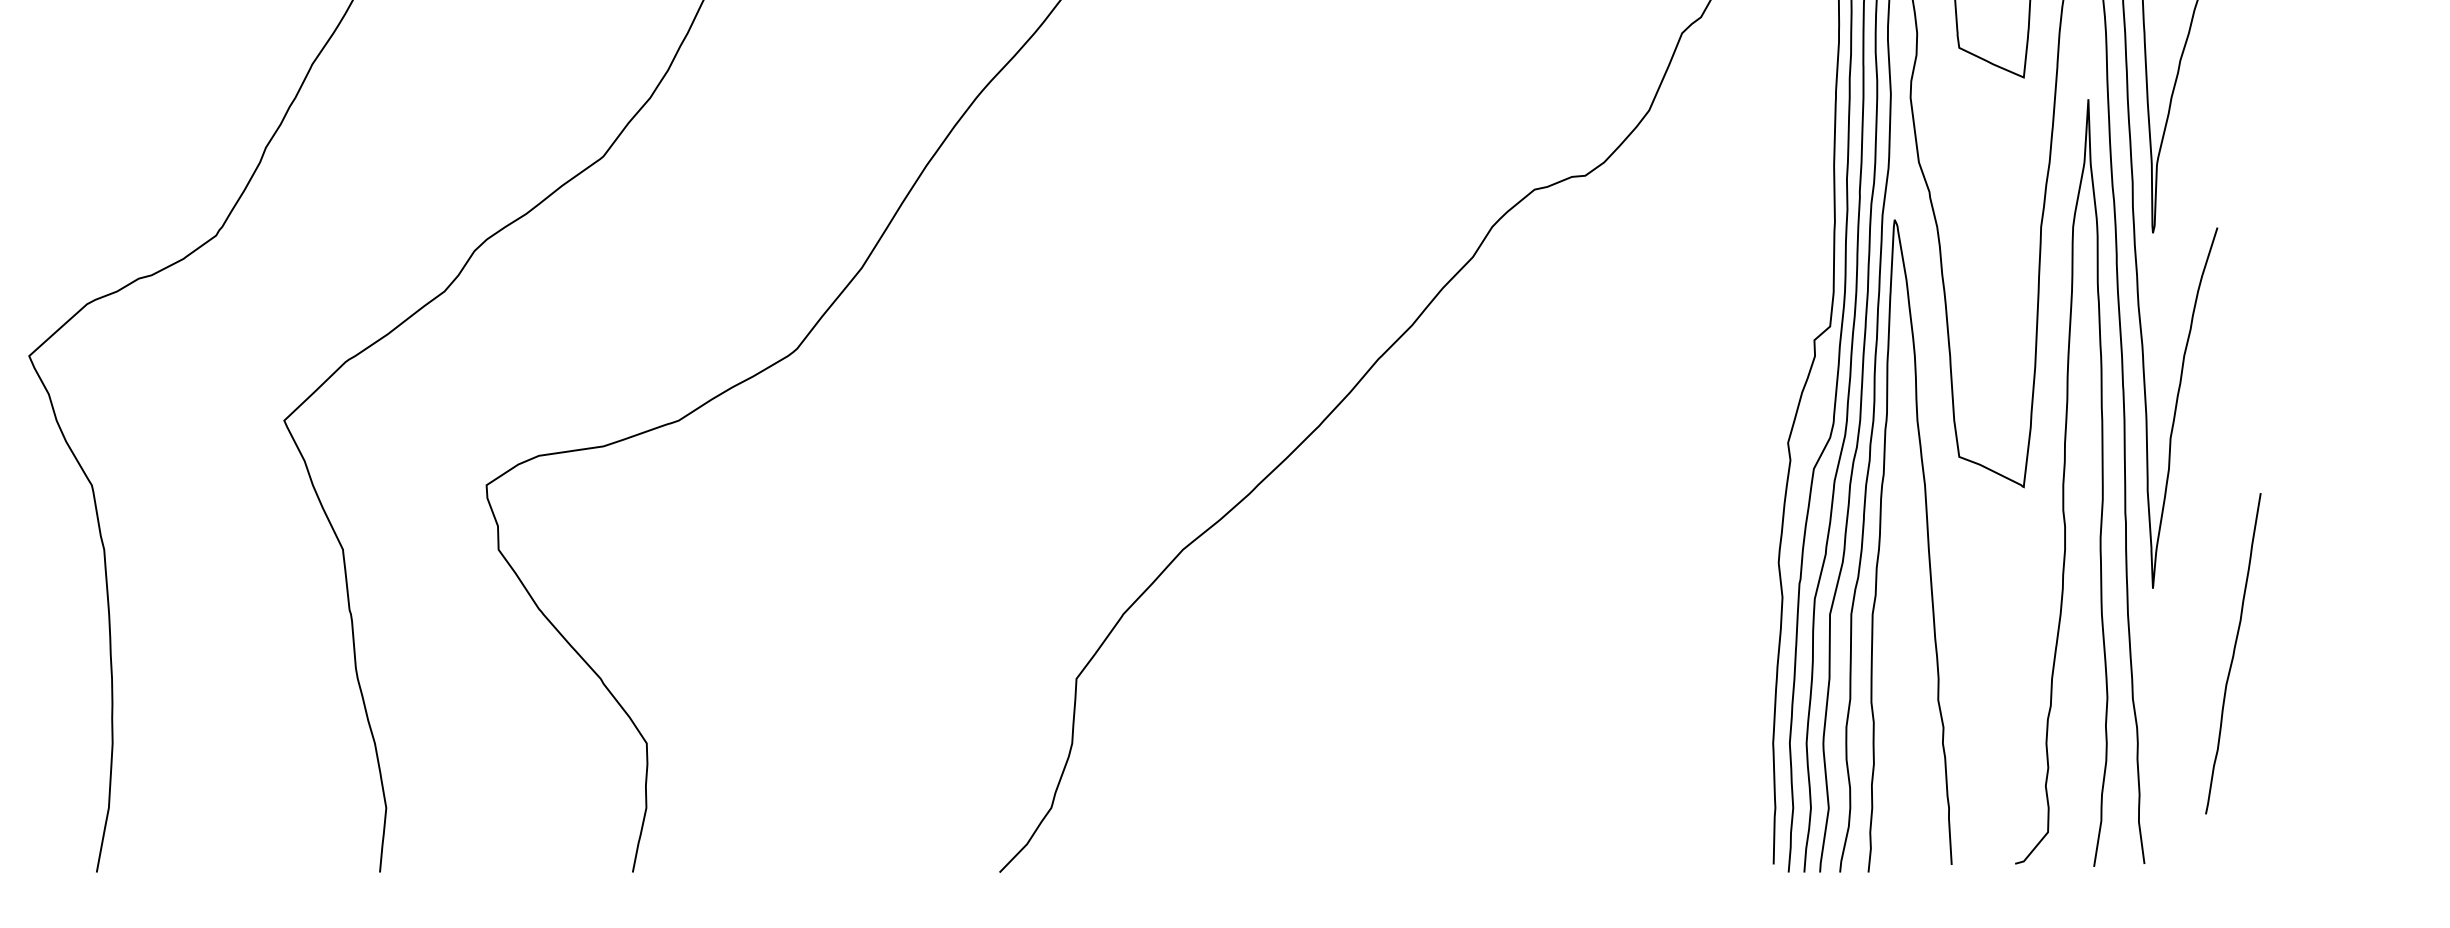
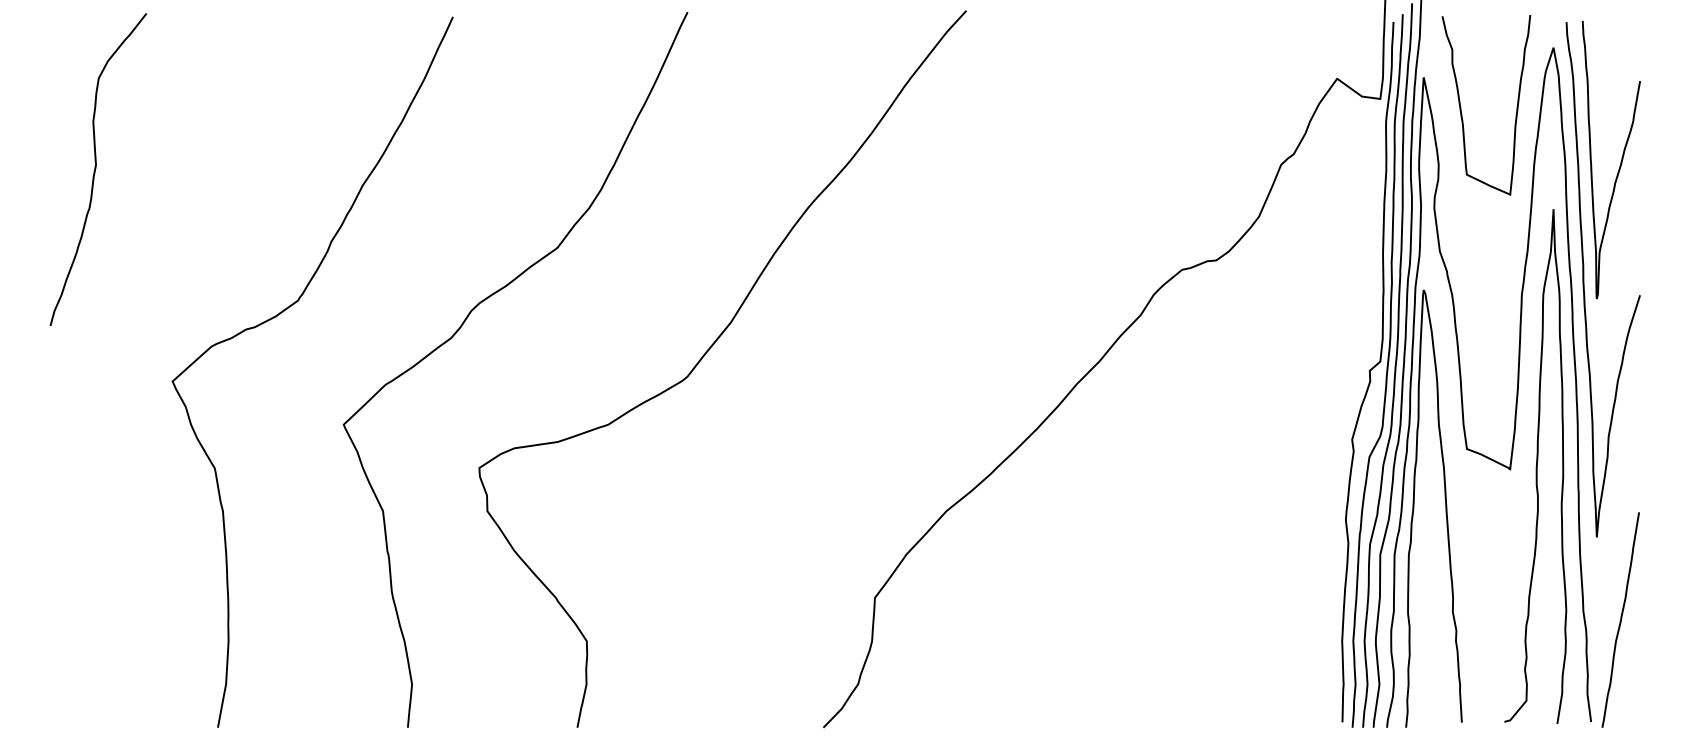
curve: (2232, 652) -> (1620, 619), moved

